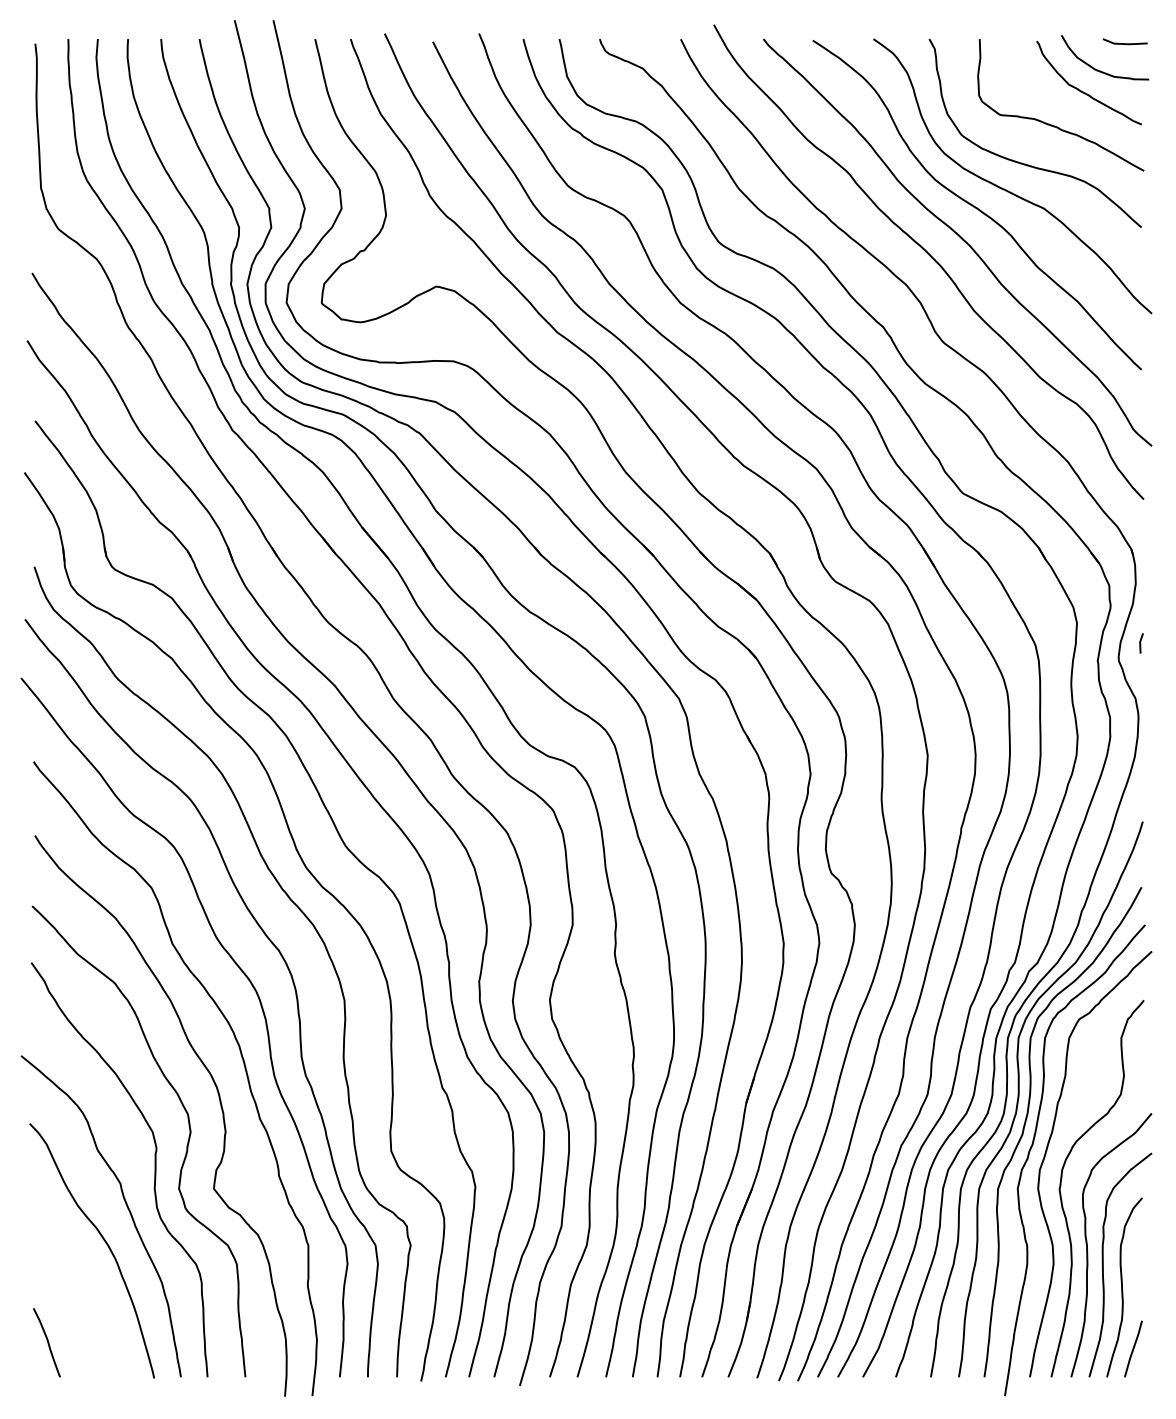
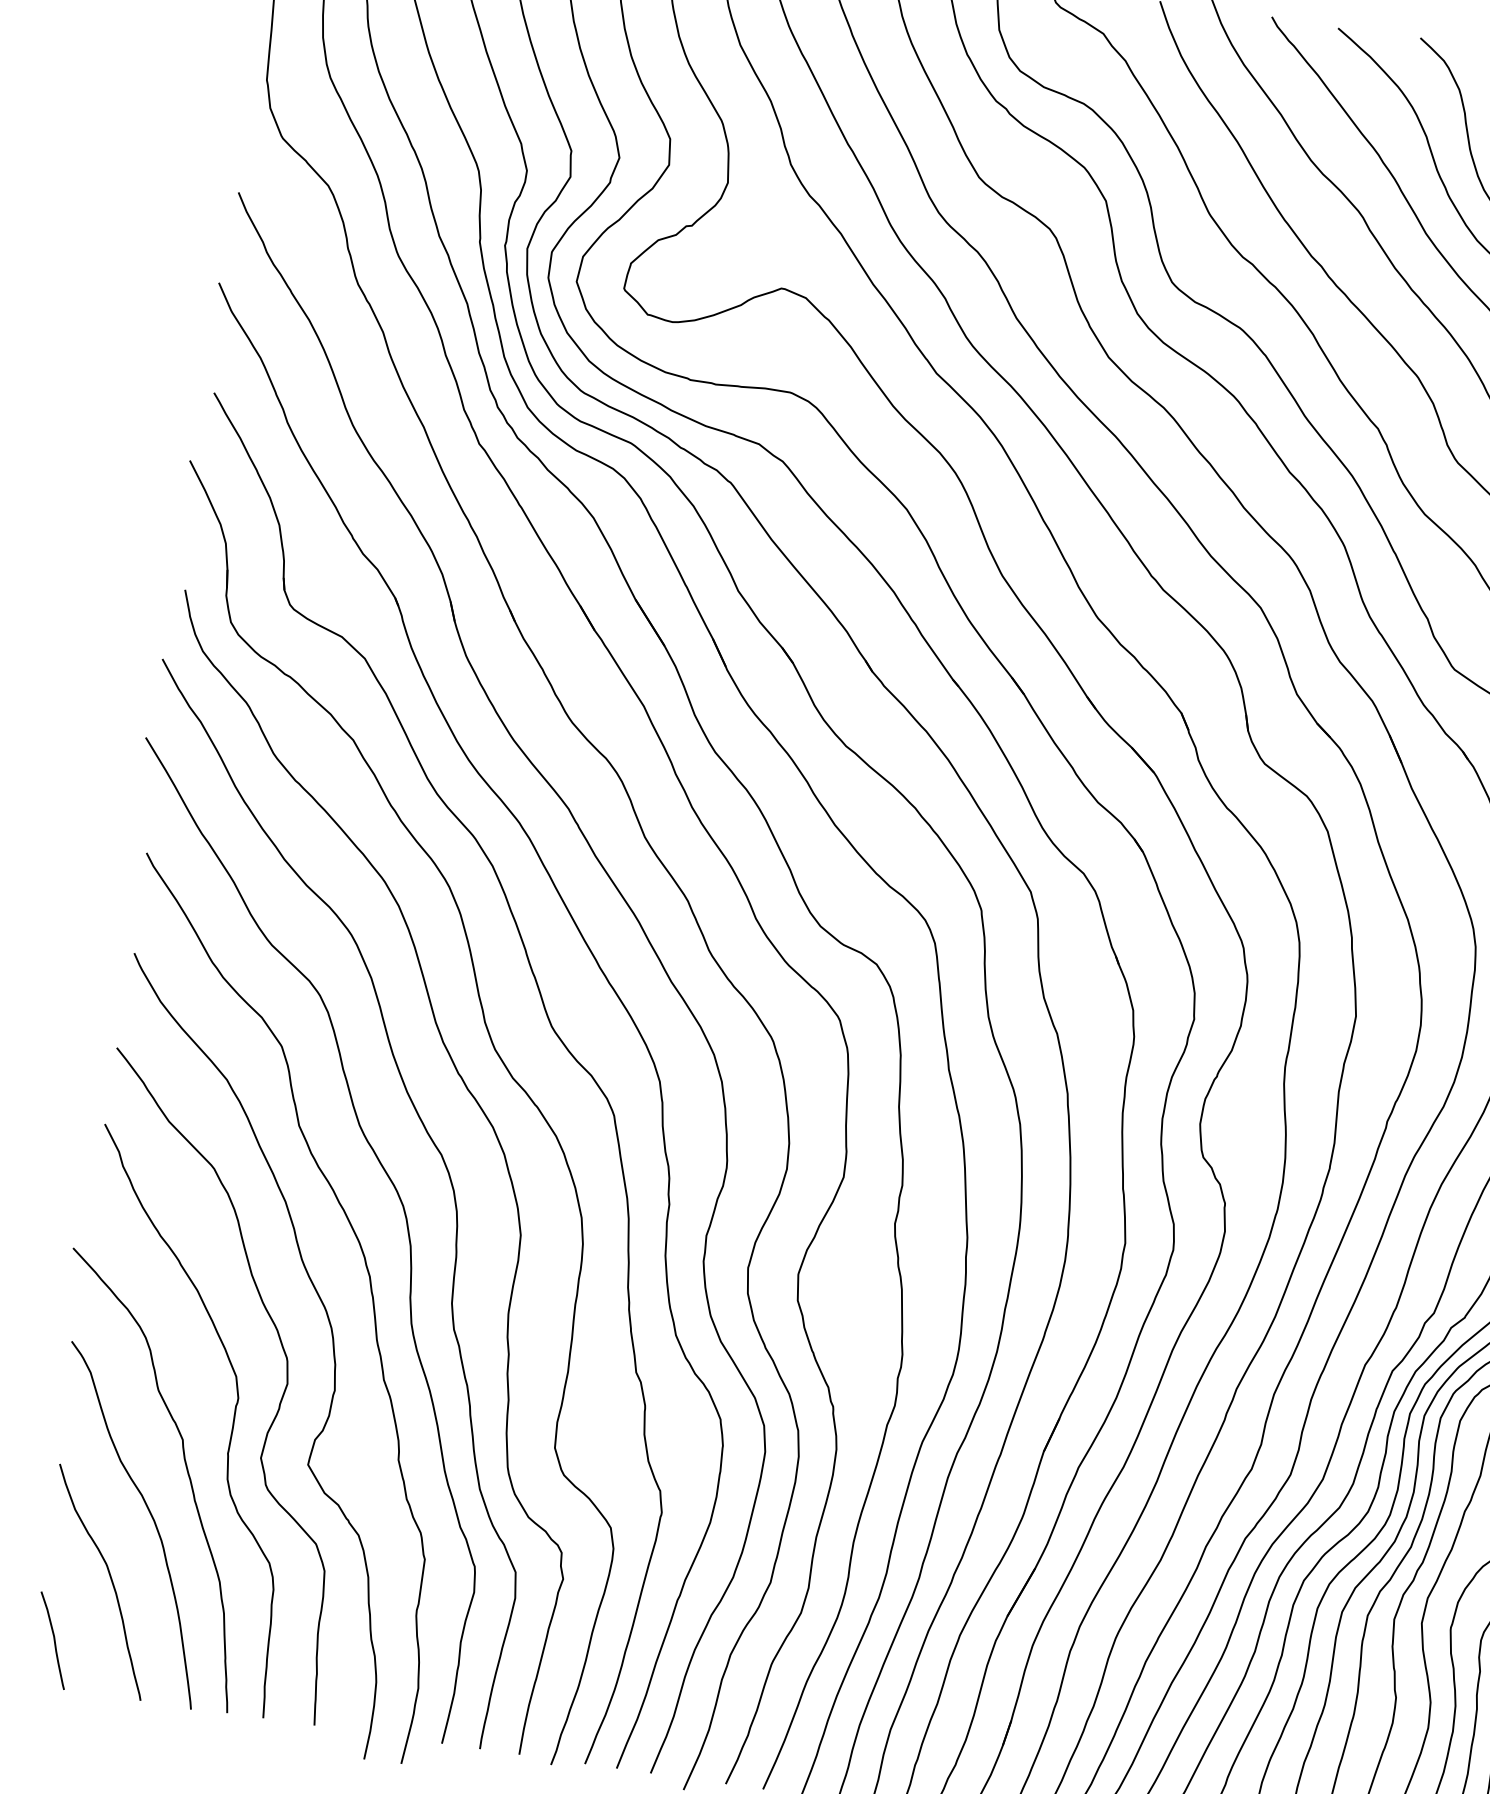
curve: (81, 1291) -> (109, 1578), added

